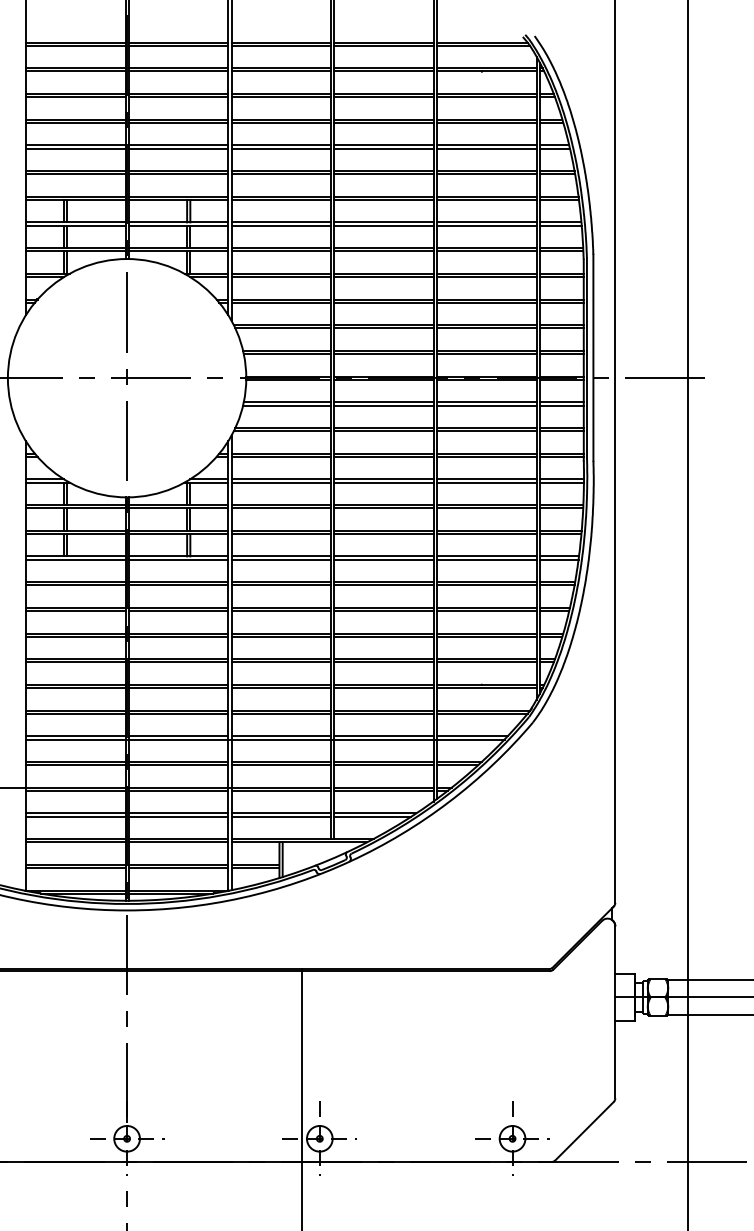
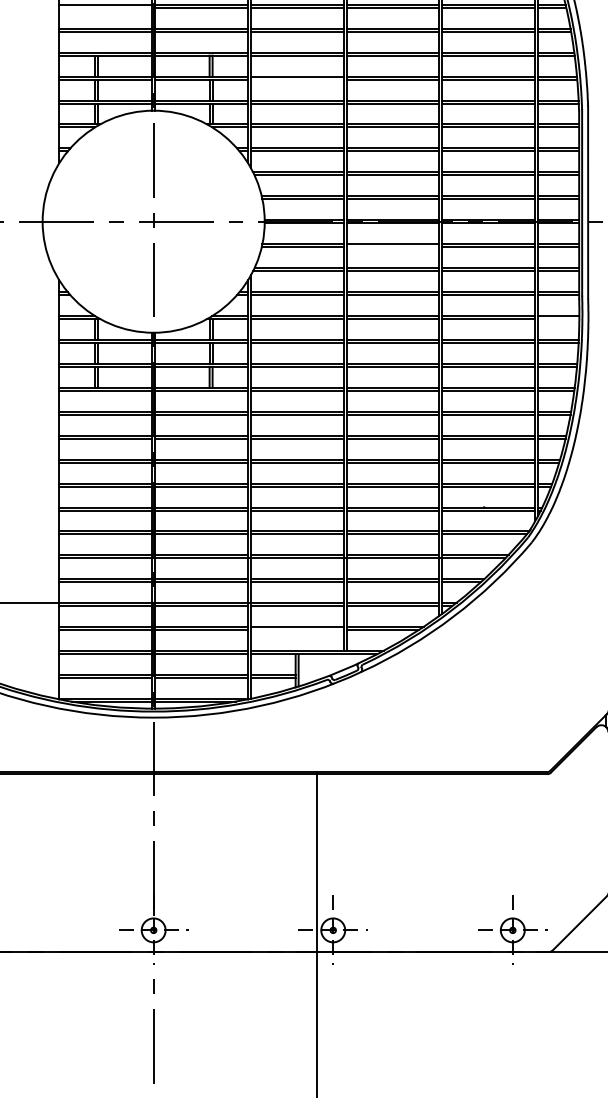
line: (75, 148) -> (105, 7), removed
line: (281, 225) -> (297, 79), removed
line: (383, 405) -> (392, 247), removed
line: (561, 482) -> (558, 318), removed
line: (281, 816) -> (297, 630), removed

